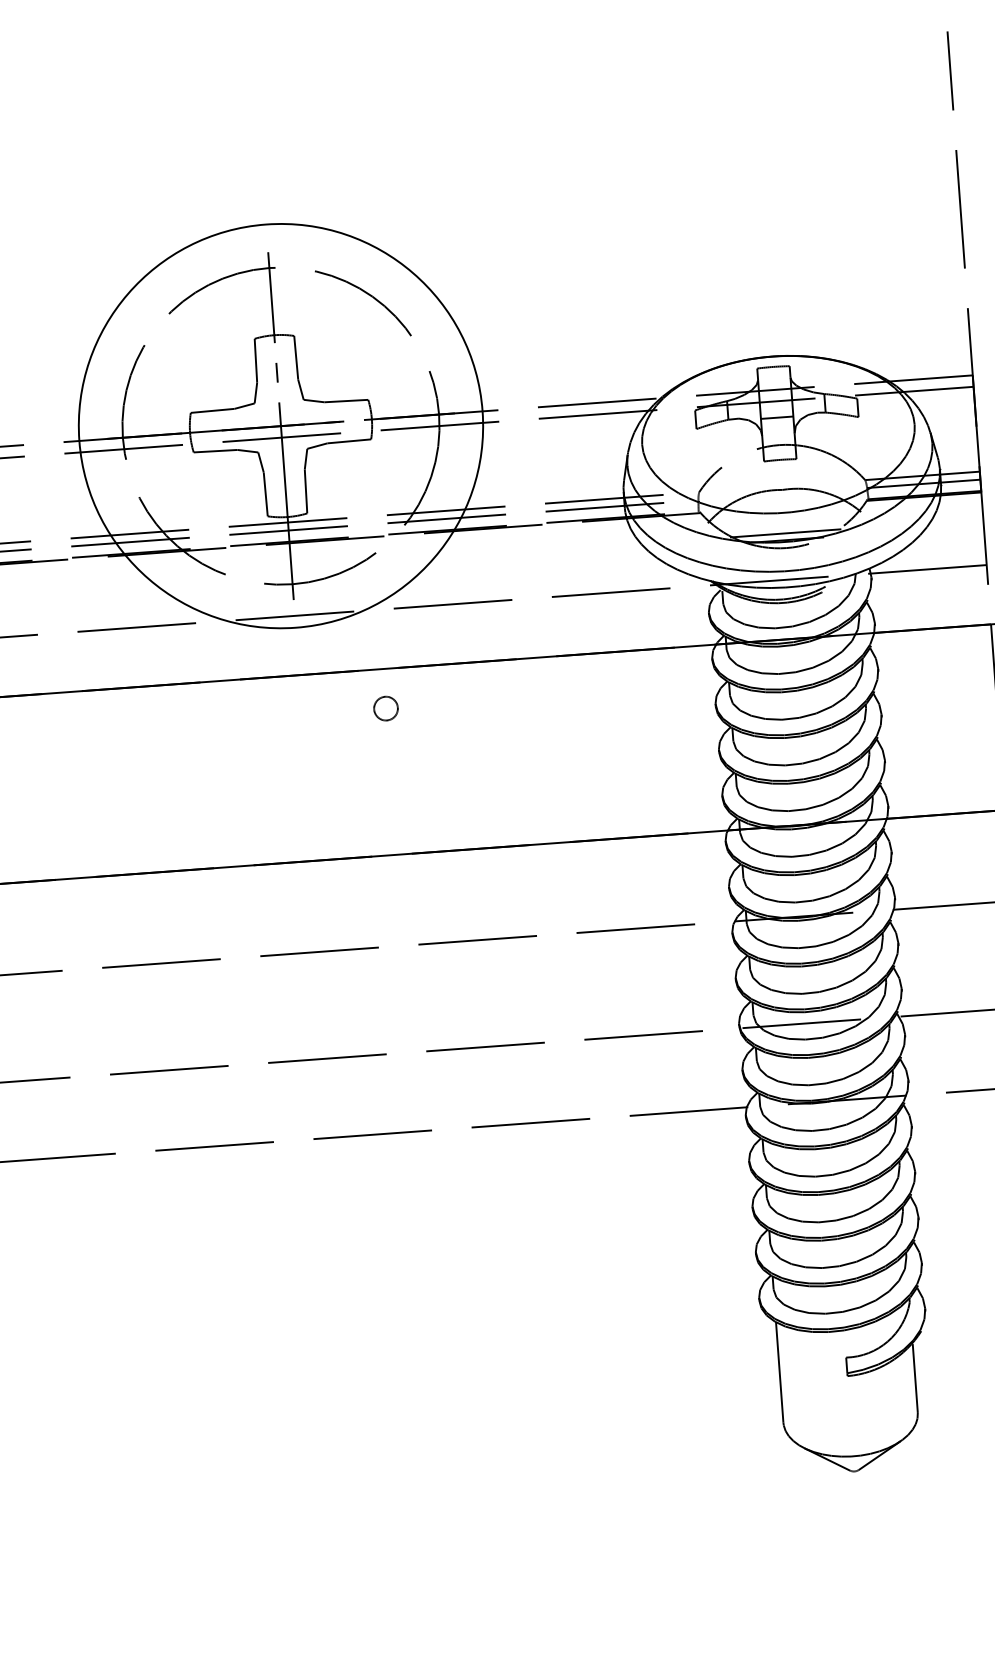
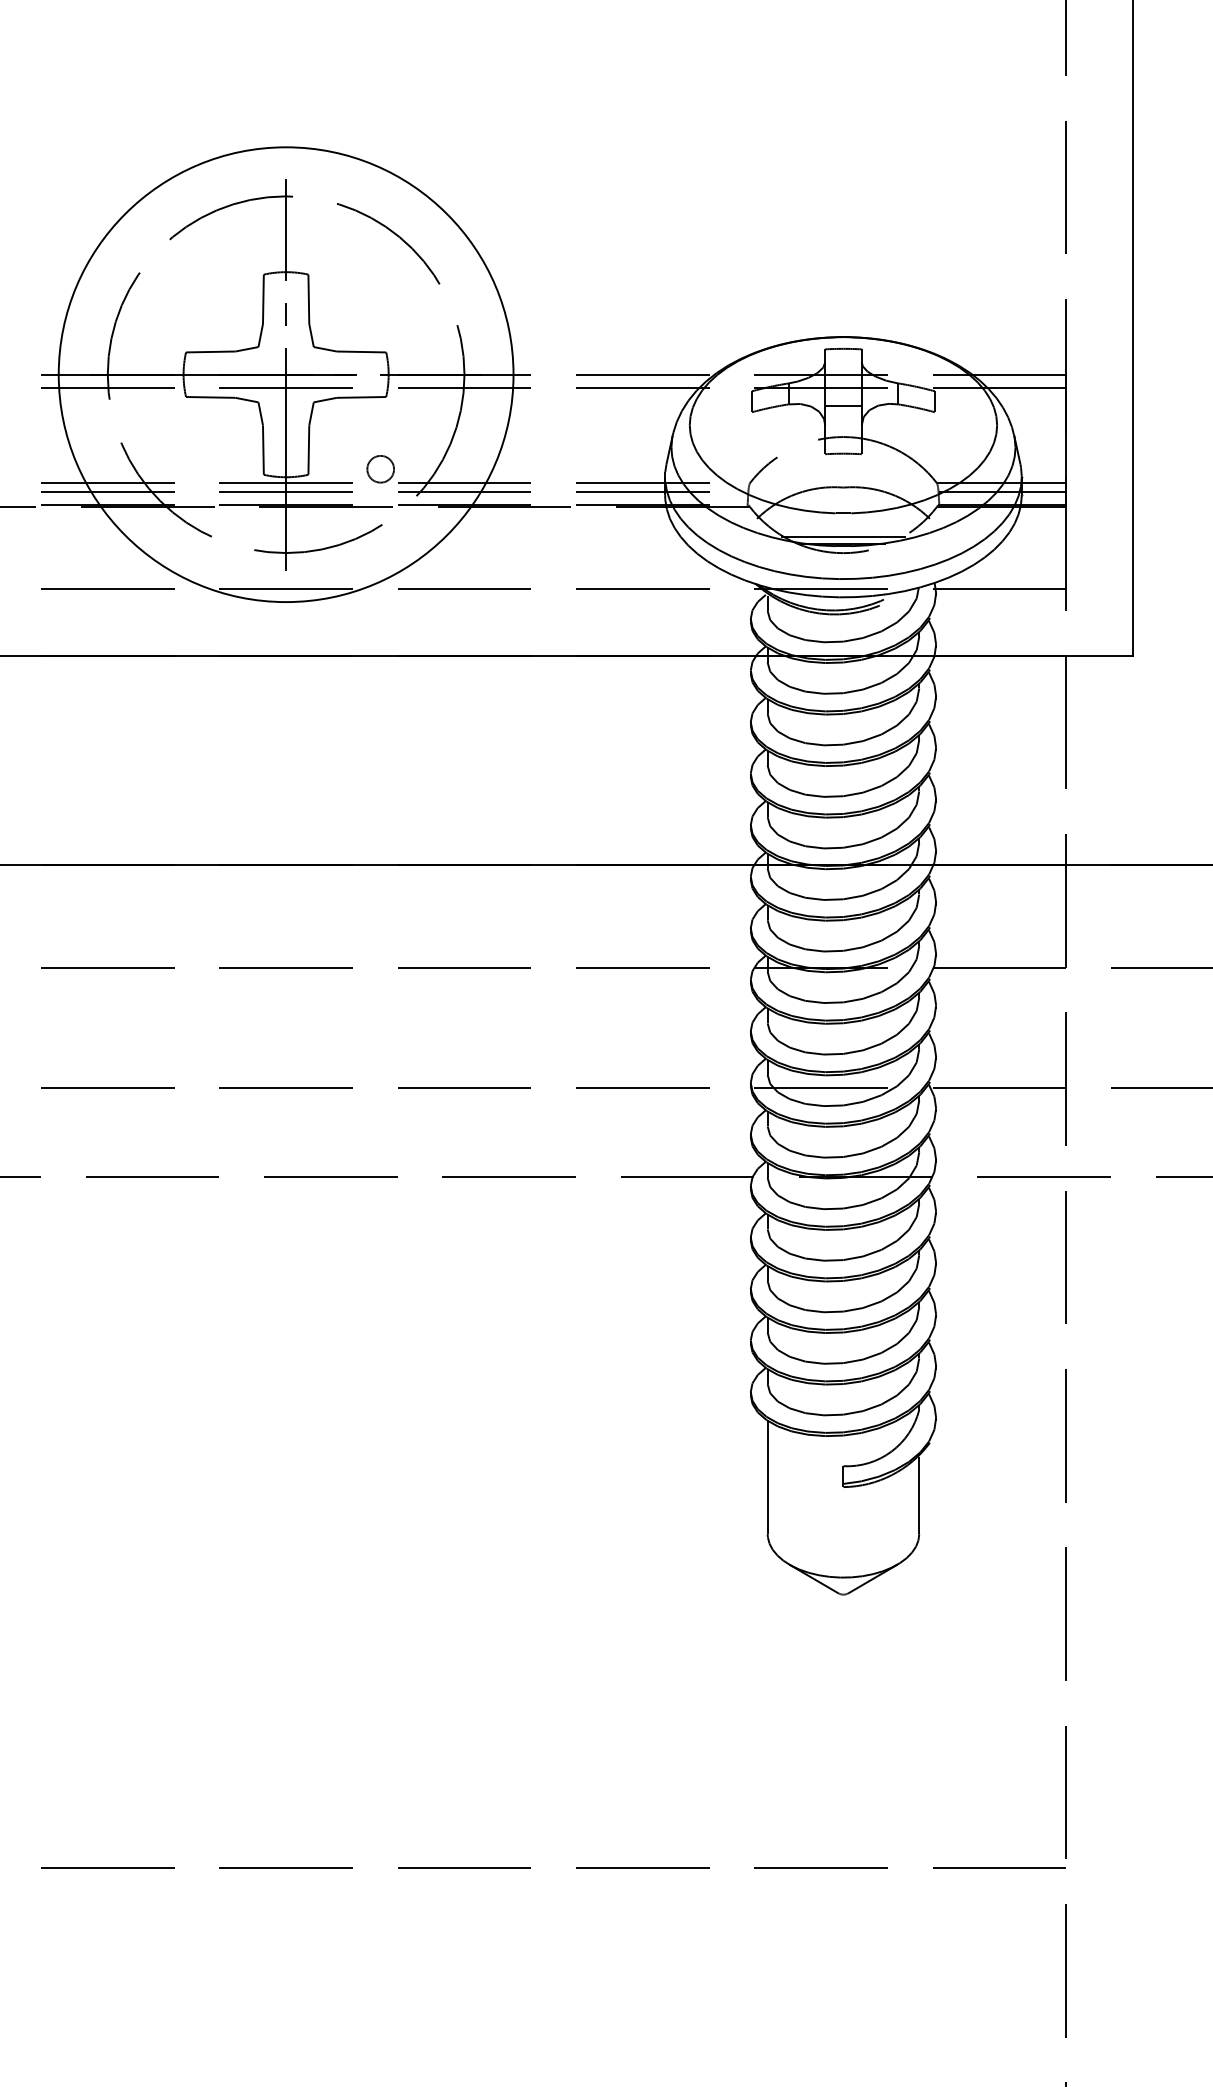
circle: (385, 708) -> (380, 469), moved

